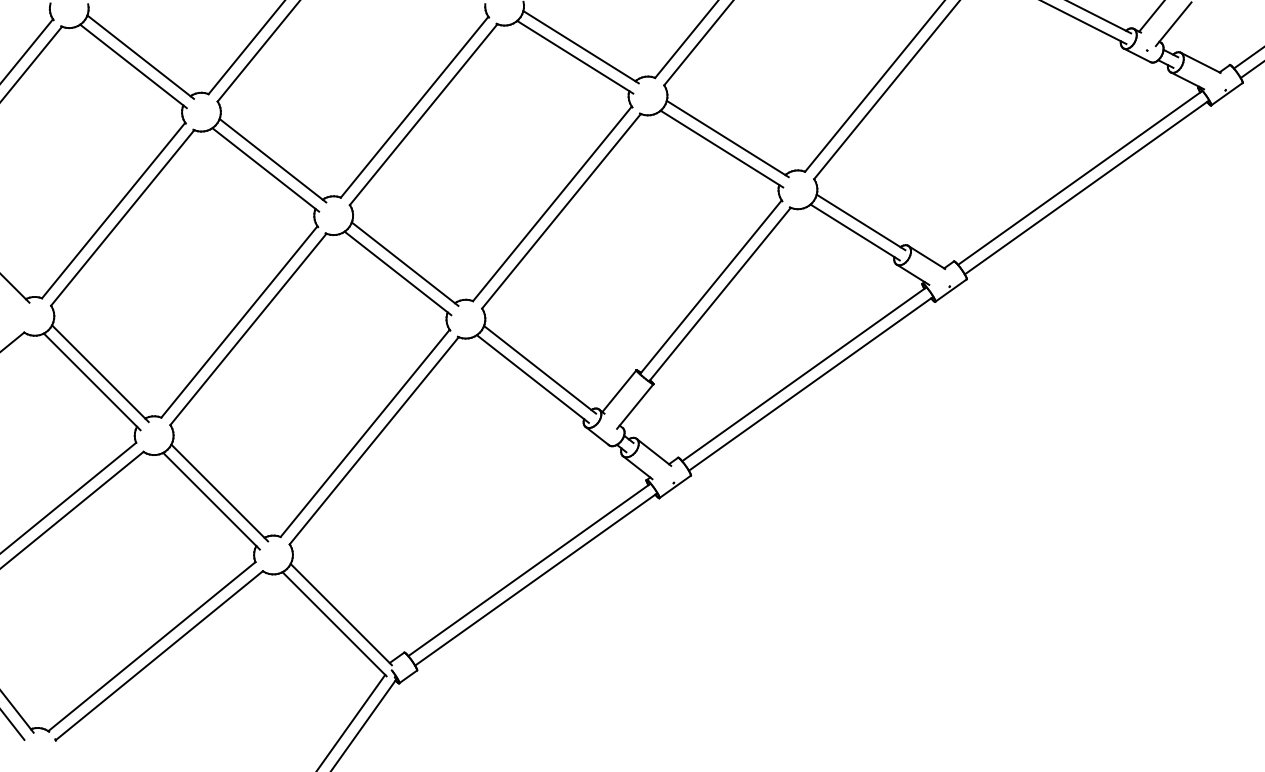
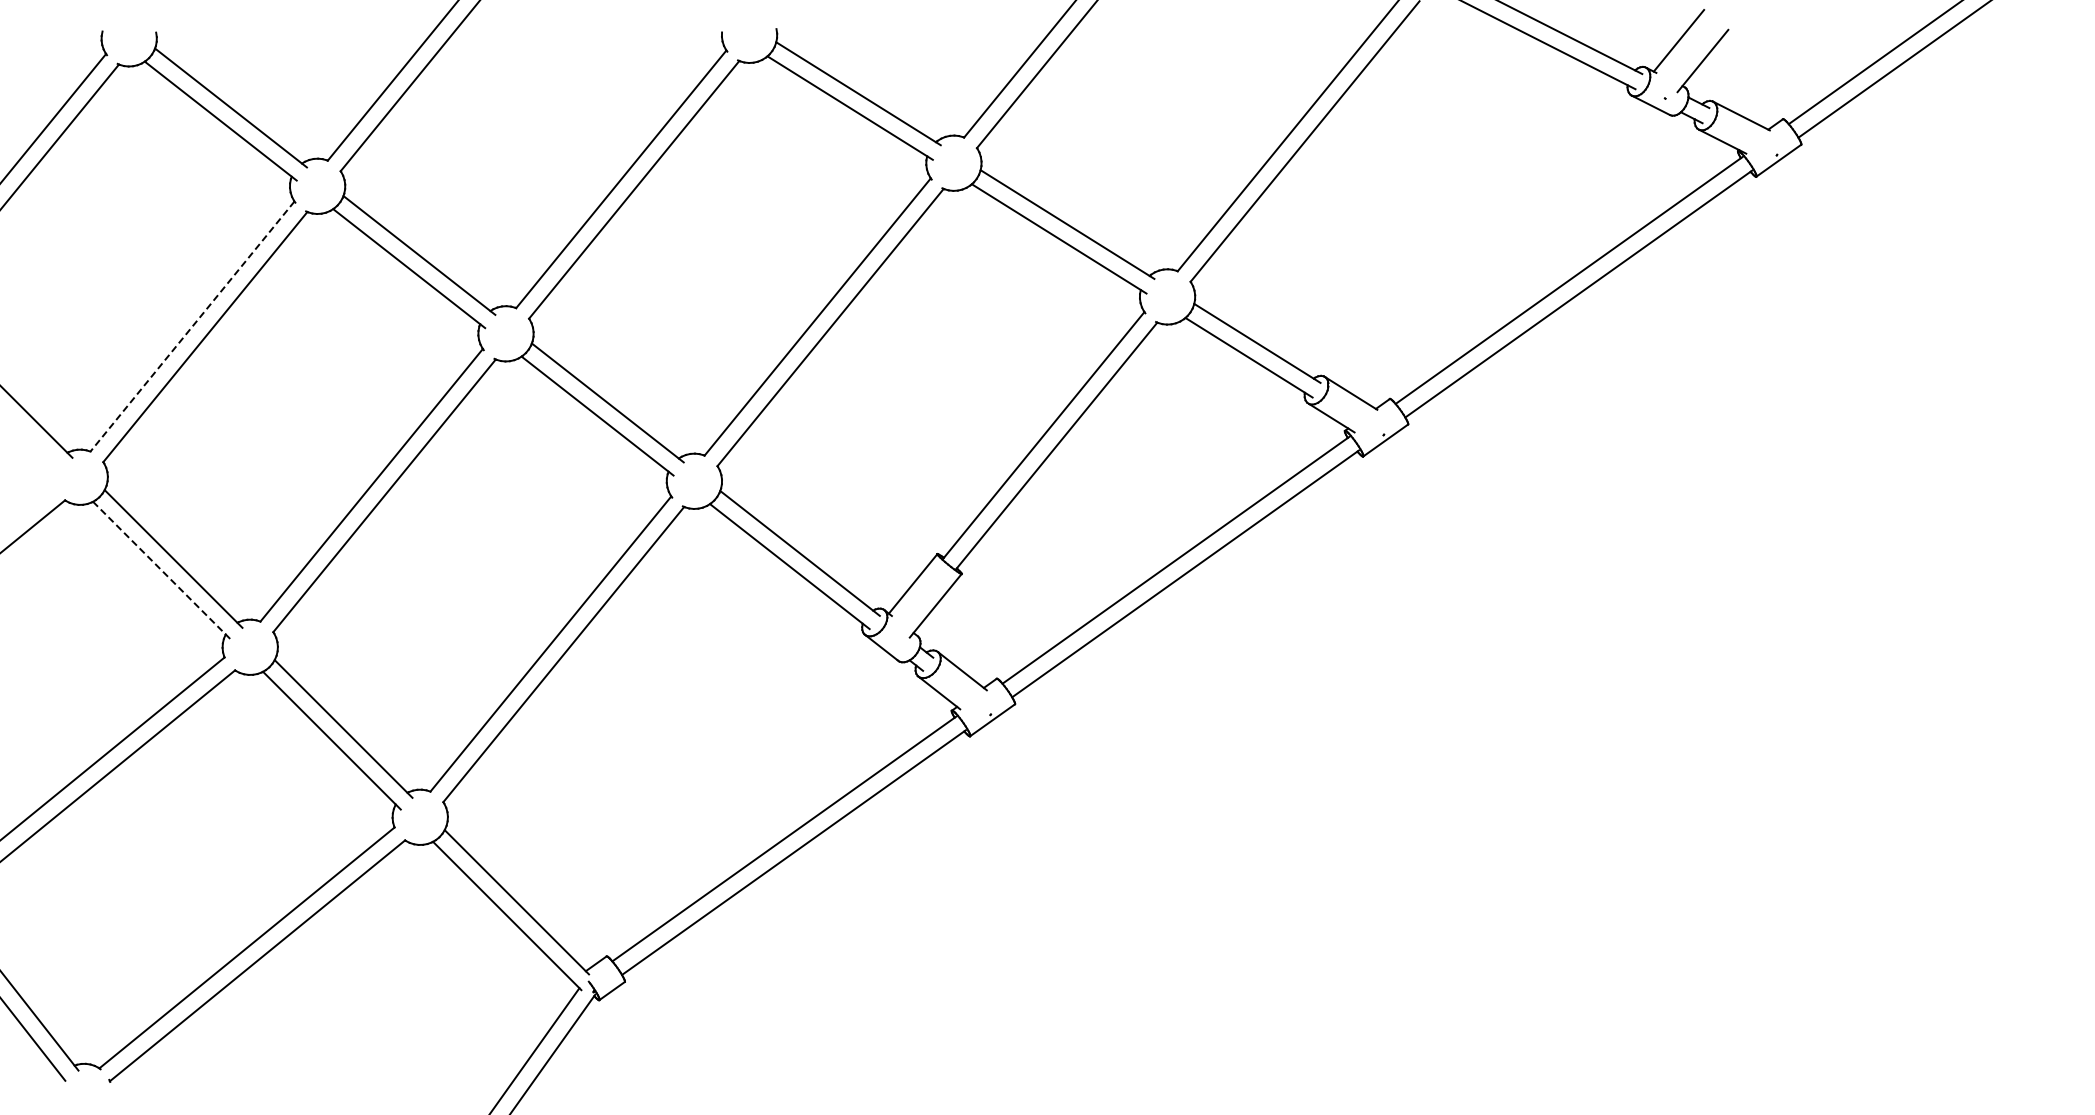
line: (113, 210) -> (192, 326), solid -> dashed
line: (92, 382) -> (162, 571), solid -> dashed

